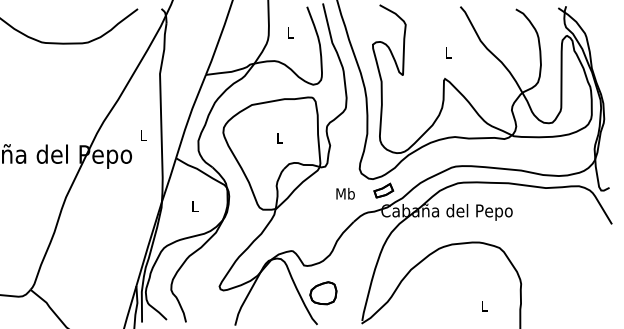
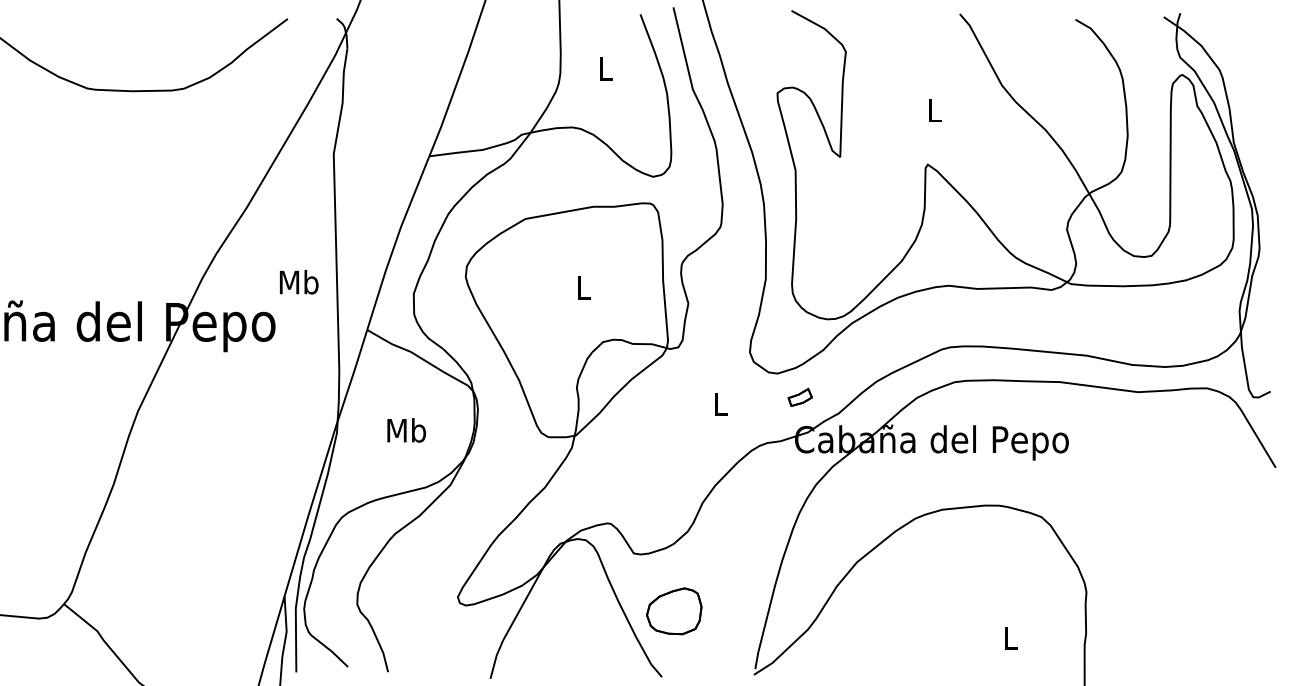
text: (143, 135) -> (299, 282), L -> Mb
part: (383, 190) -> (799, 397), size x0.6
text: (345, 193) -> (720, 403), Mb -> L
text: (194, 206) -> (405, 430), L -> Mb

